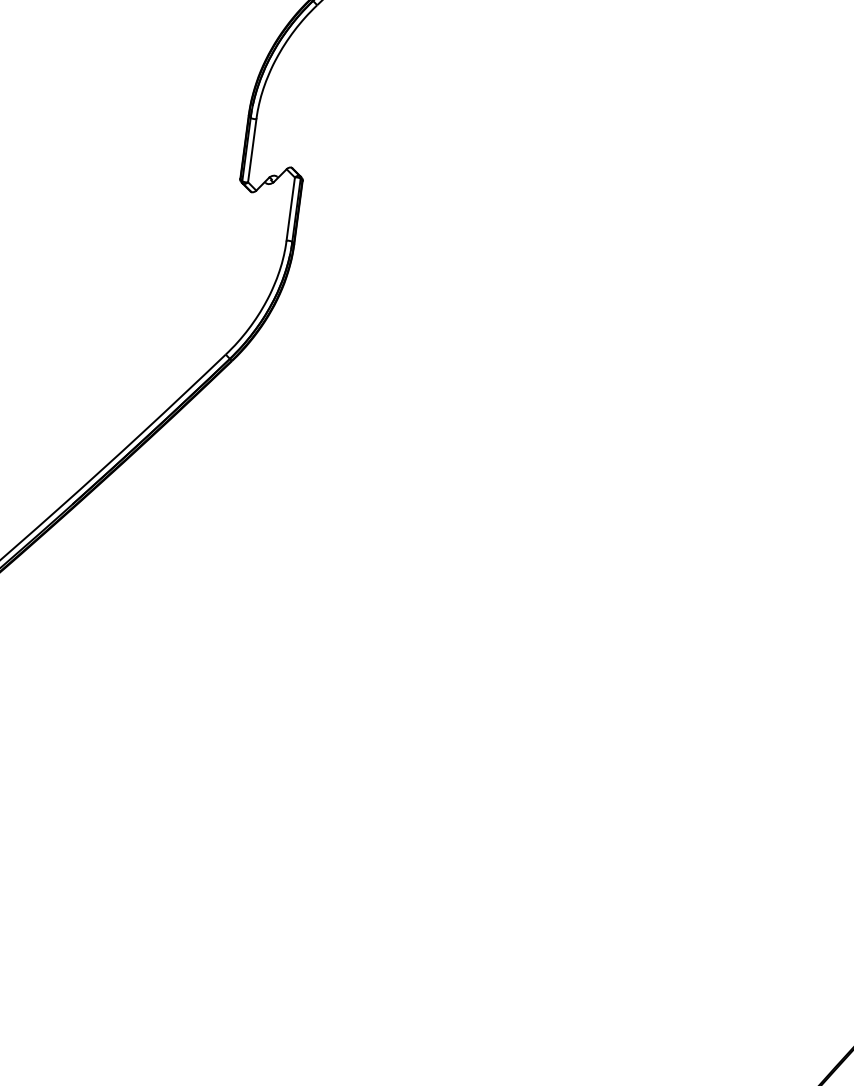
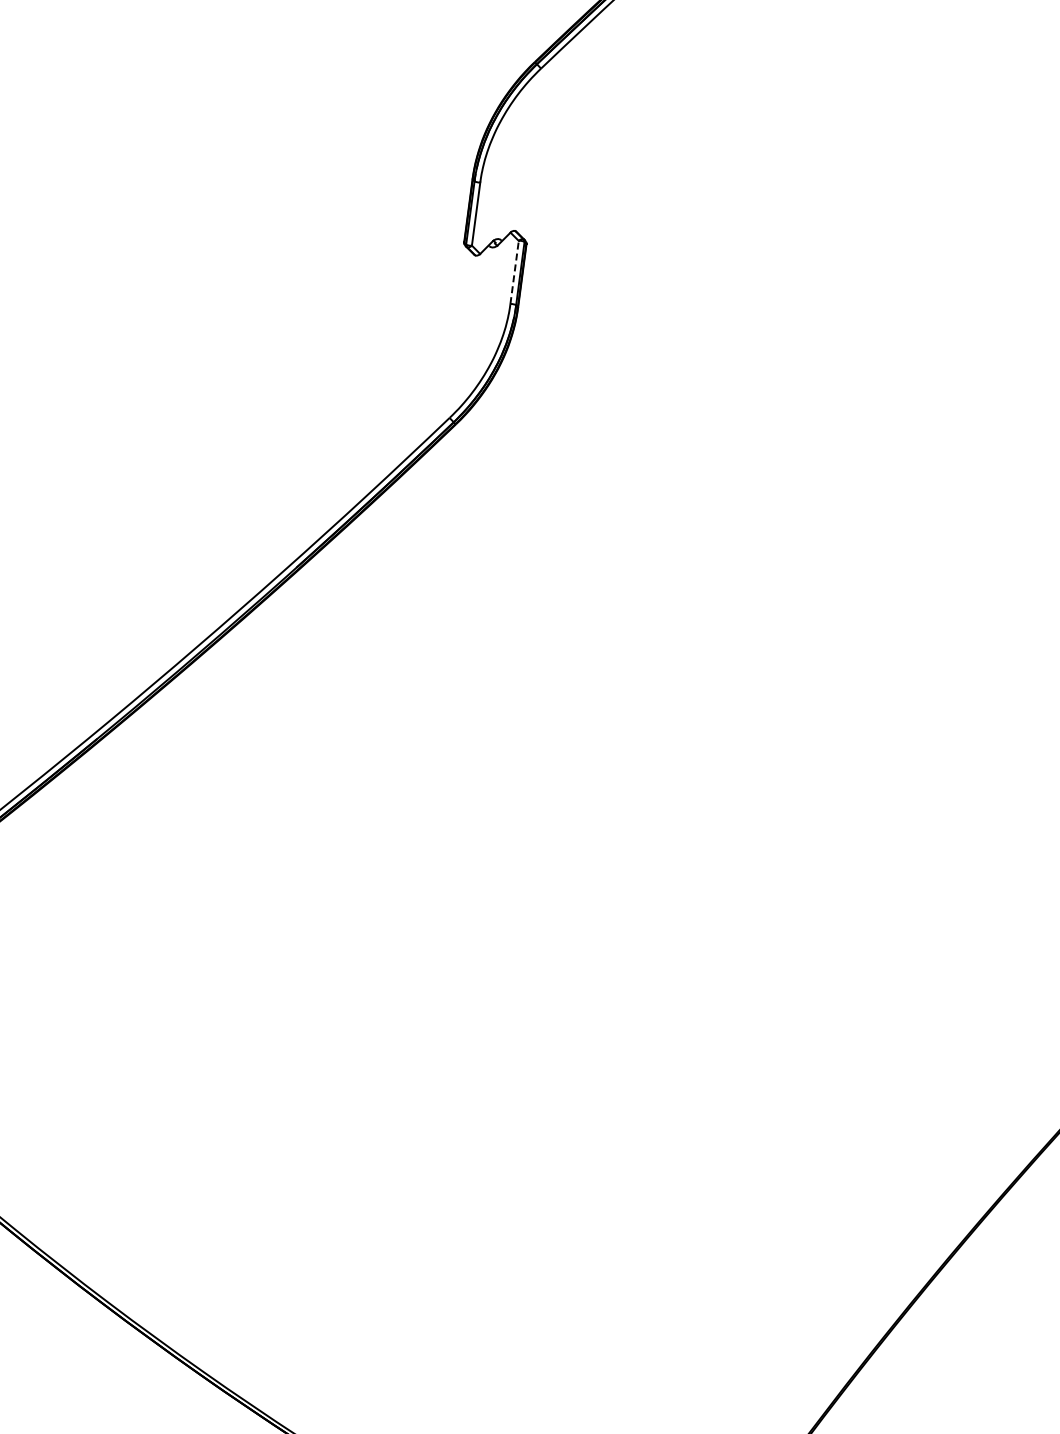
line: (290, 209) -> (514, 272), solid -> dashed

